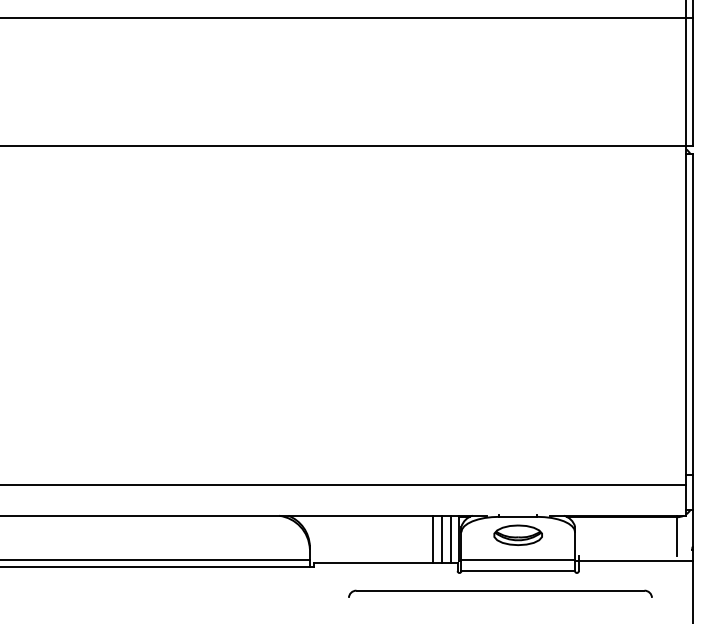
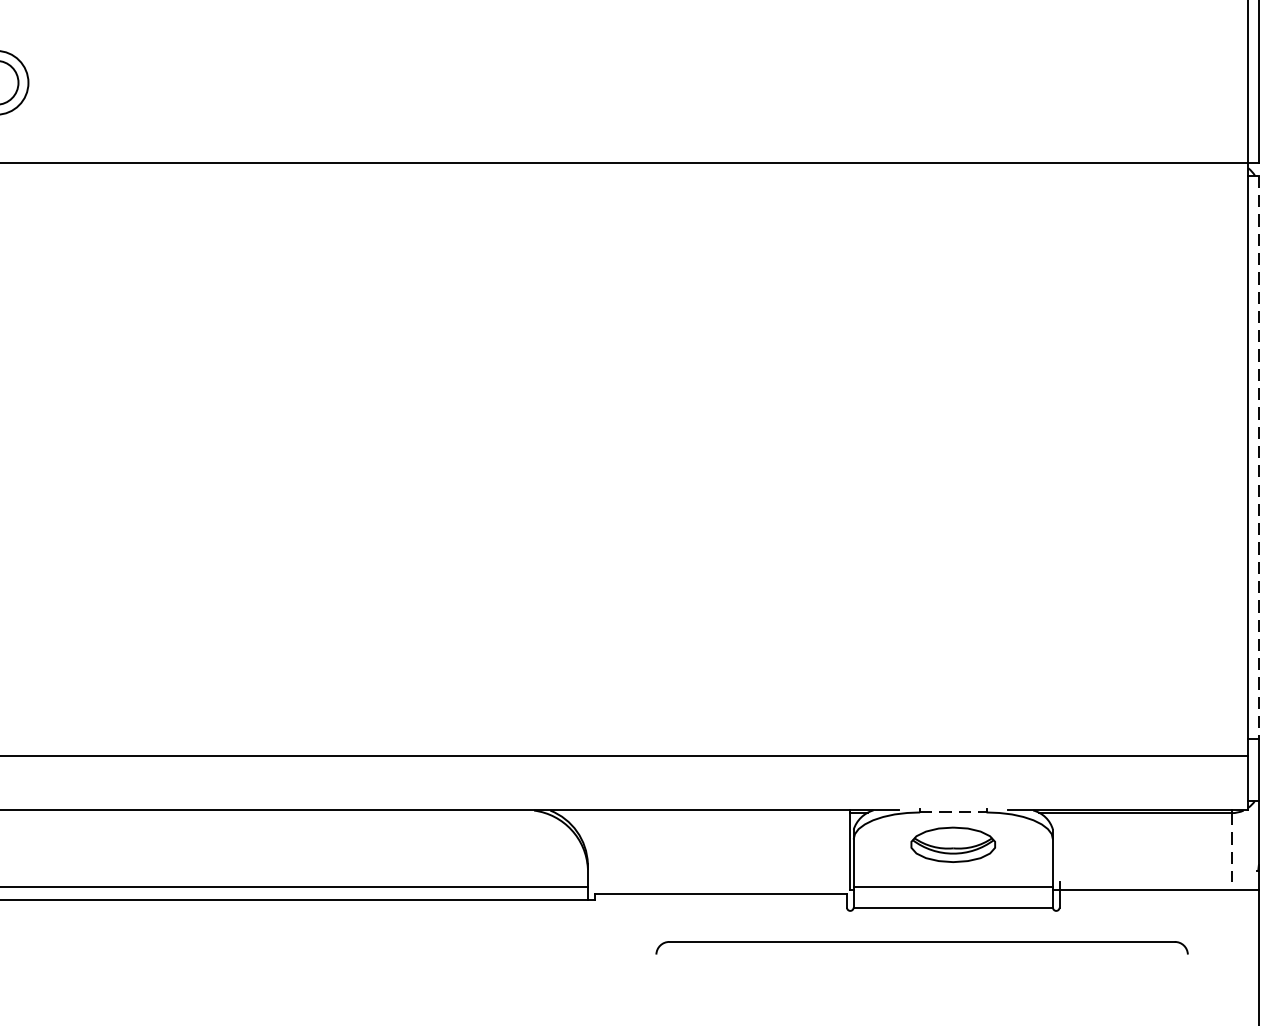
line: (692, 314) -> (1258, 457), solid -> dashed
line: (518, 516) -> (953, 811), solid -> dashed
line: (676, 536) -> (1230, 846), solid -> dashed
line: (432, 539) -> (802, 852), removed
line: (441, 539) -> (818, 852), removed
line: (451, 539) -> (836, 852), removed

